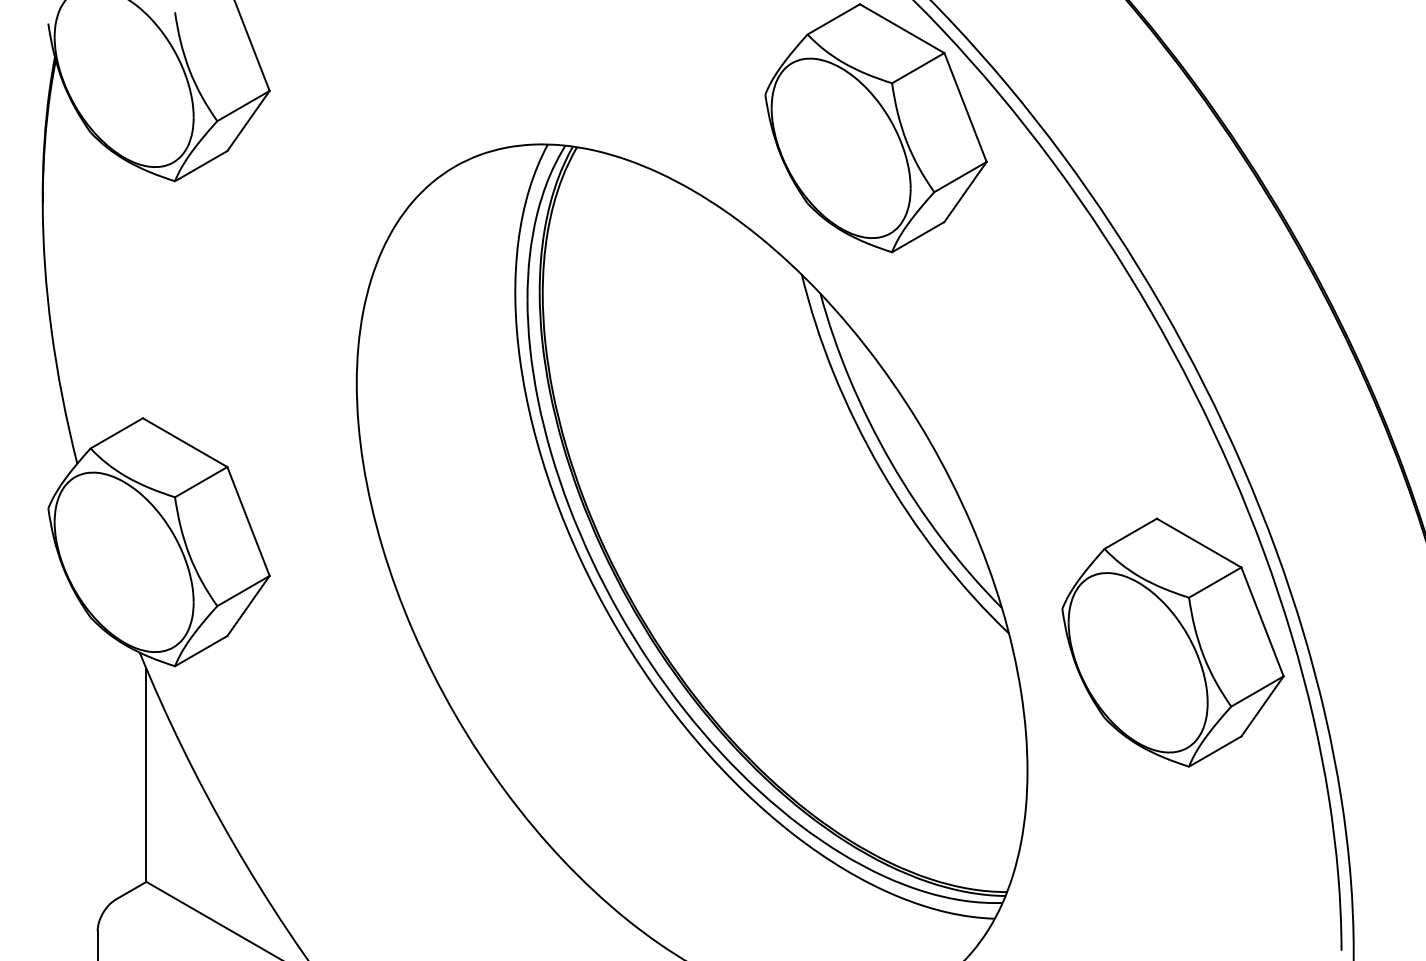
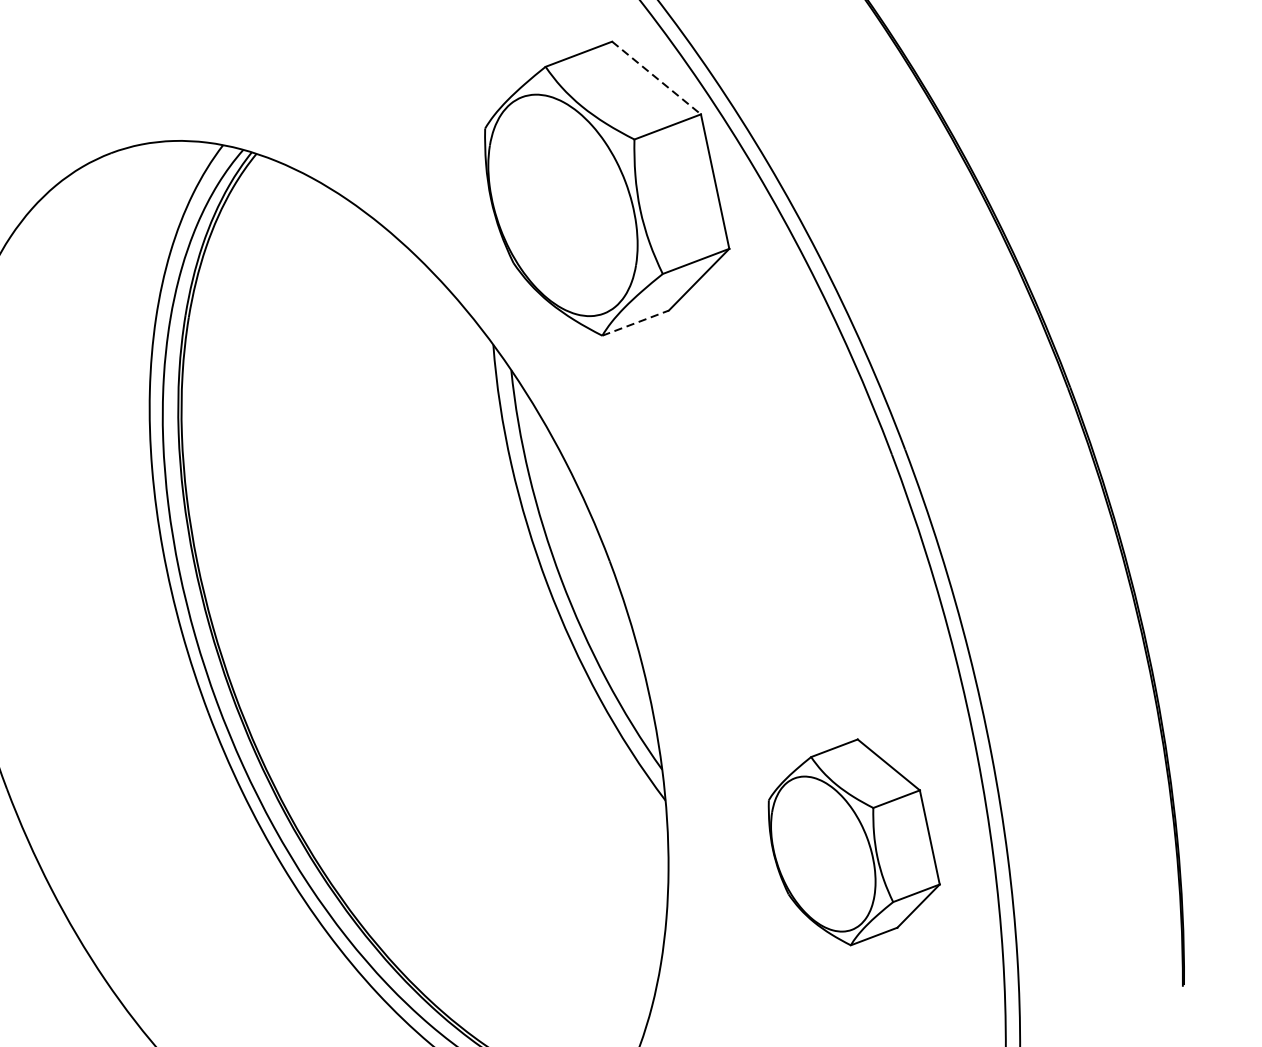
line: (902, 28) -> (656, 77), solid -> dashed
line: (918, 236) -> (636, 322), solid -> dashed
part: (1172, 642) -> (853, 842), size x0.7

